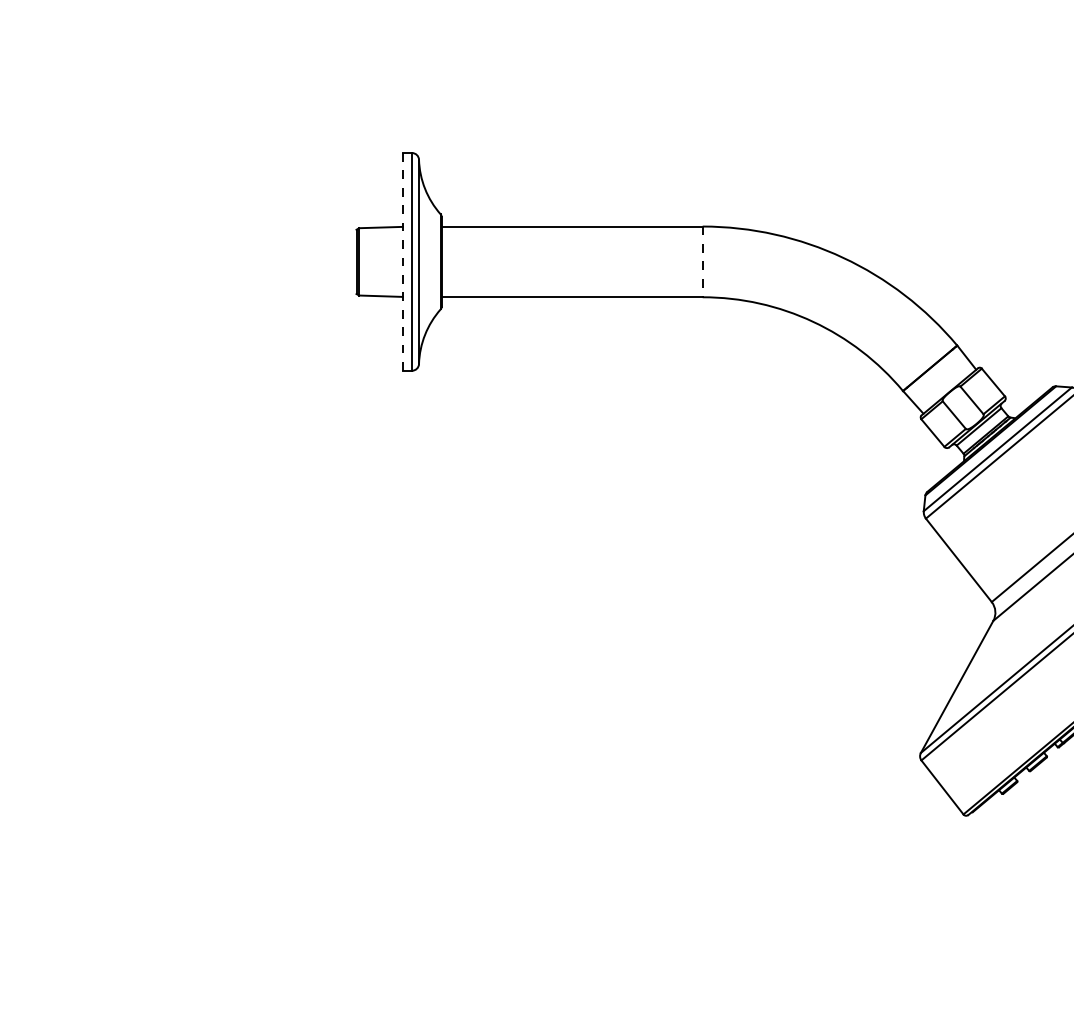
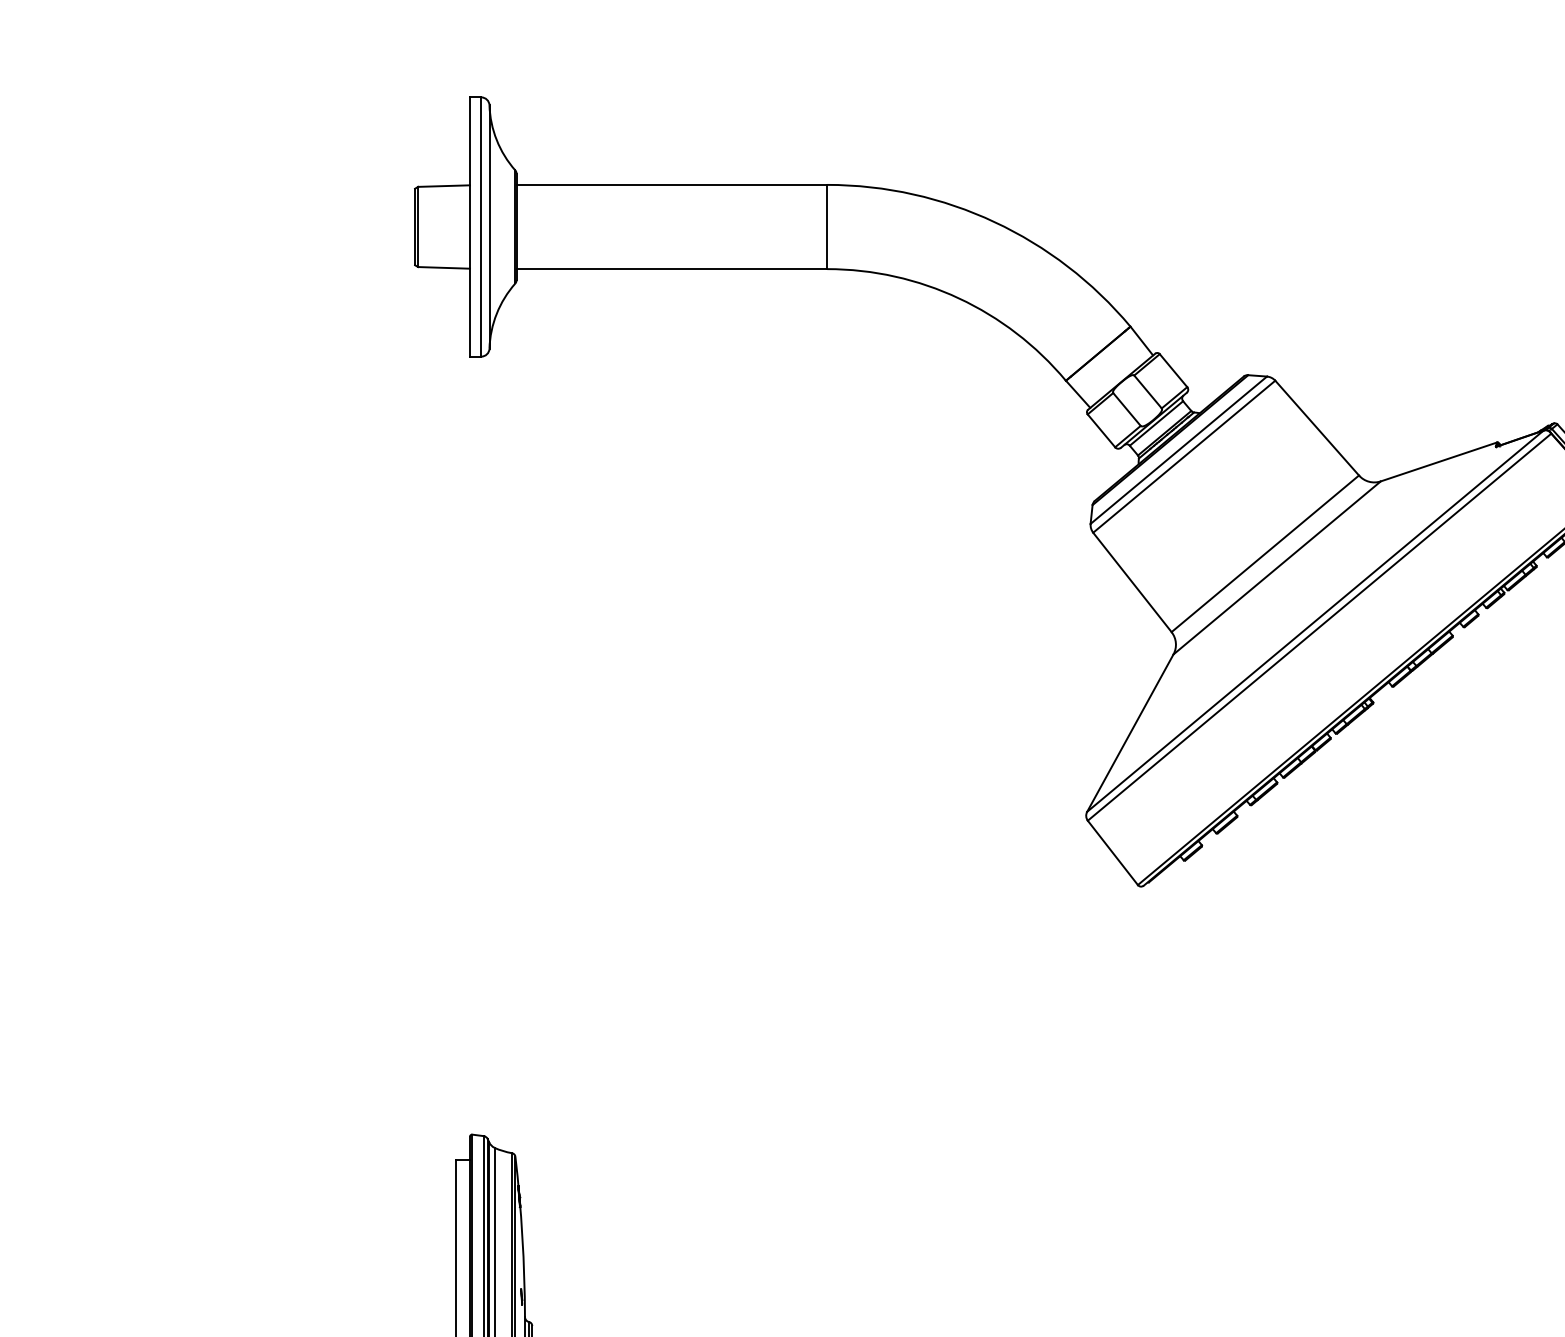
line: (403, 262) -> (470, 227), dashed -> solid
line: (702, 262) -> (827, 227), dashed -> solid

